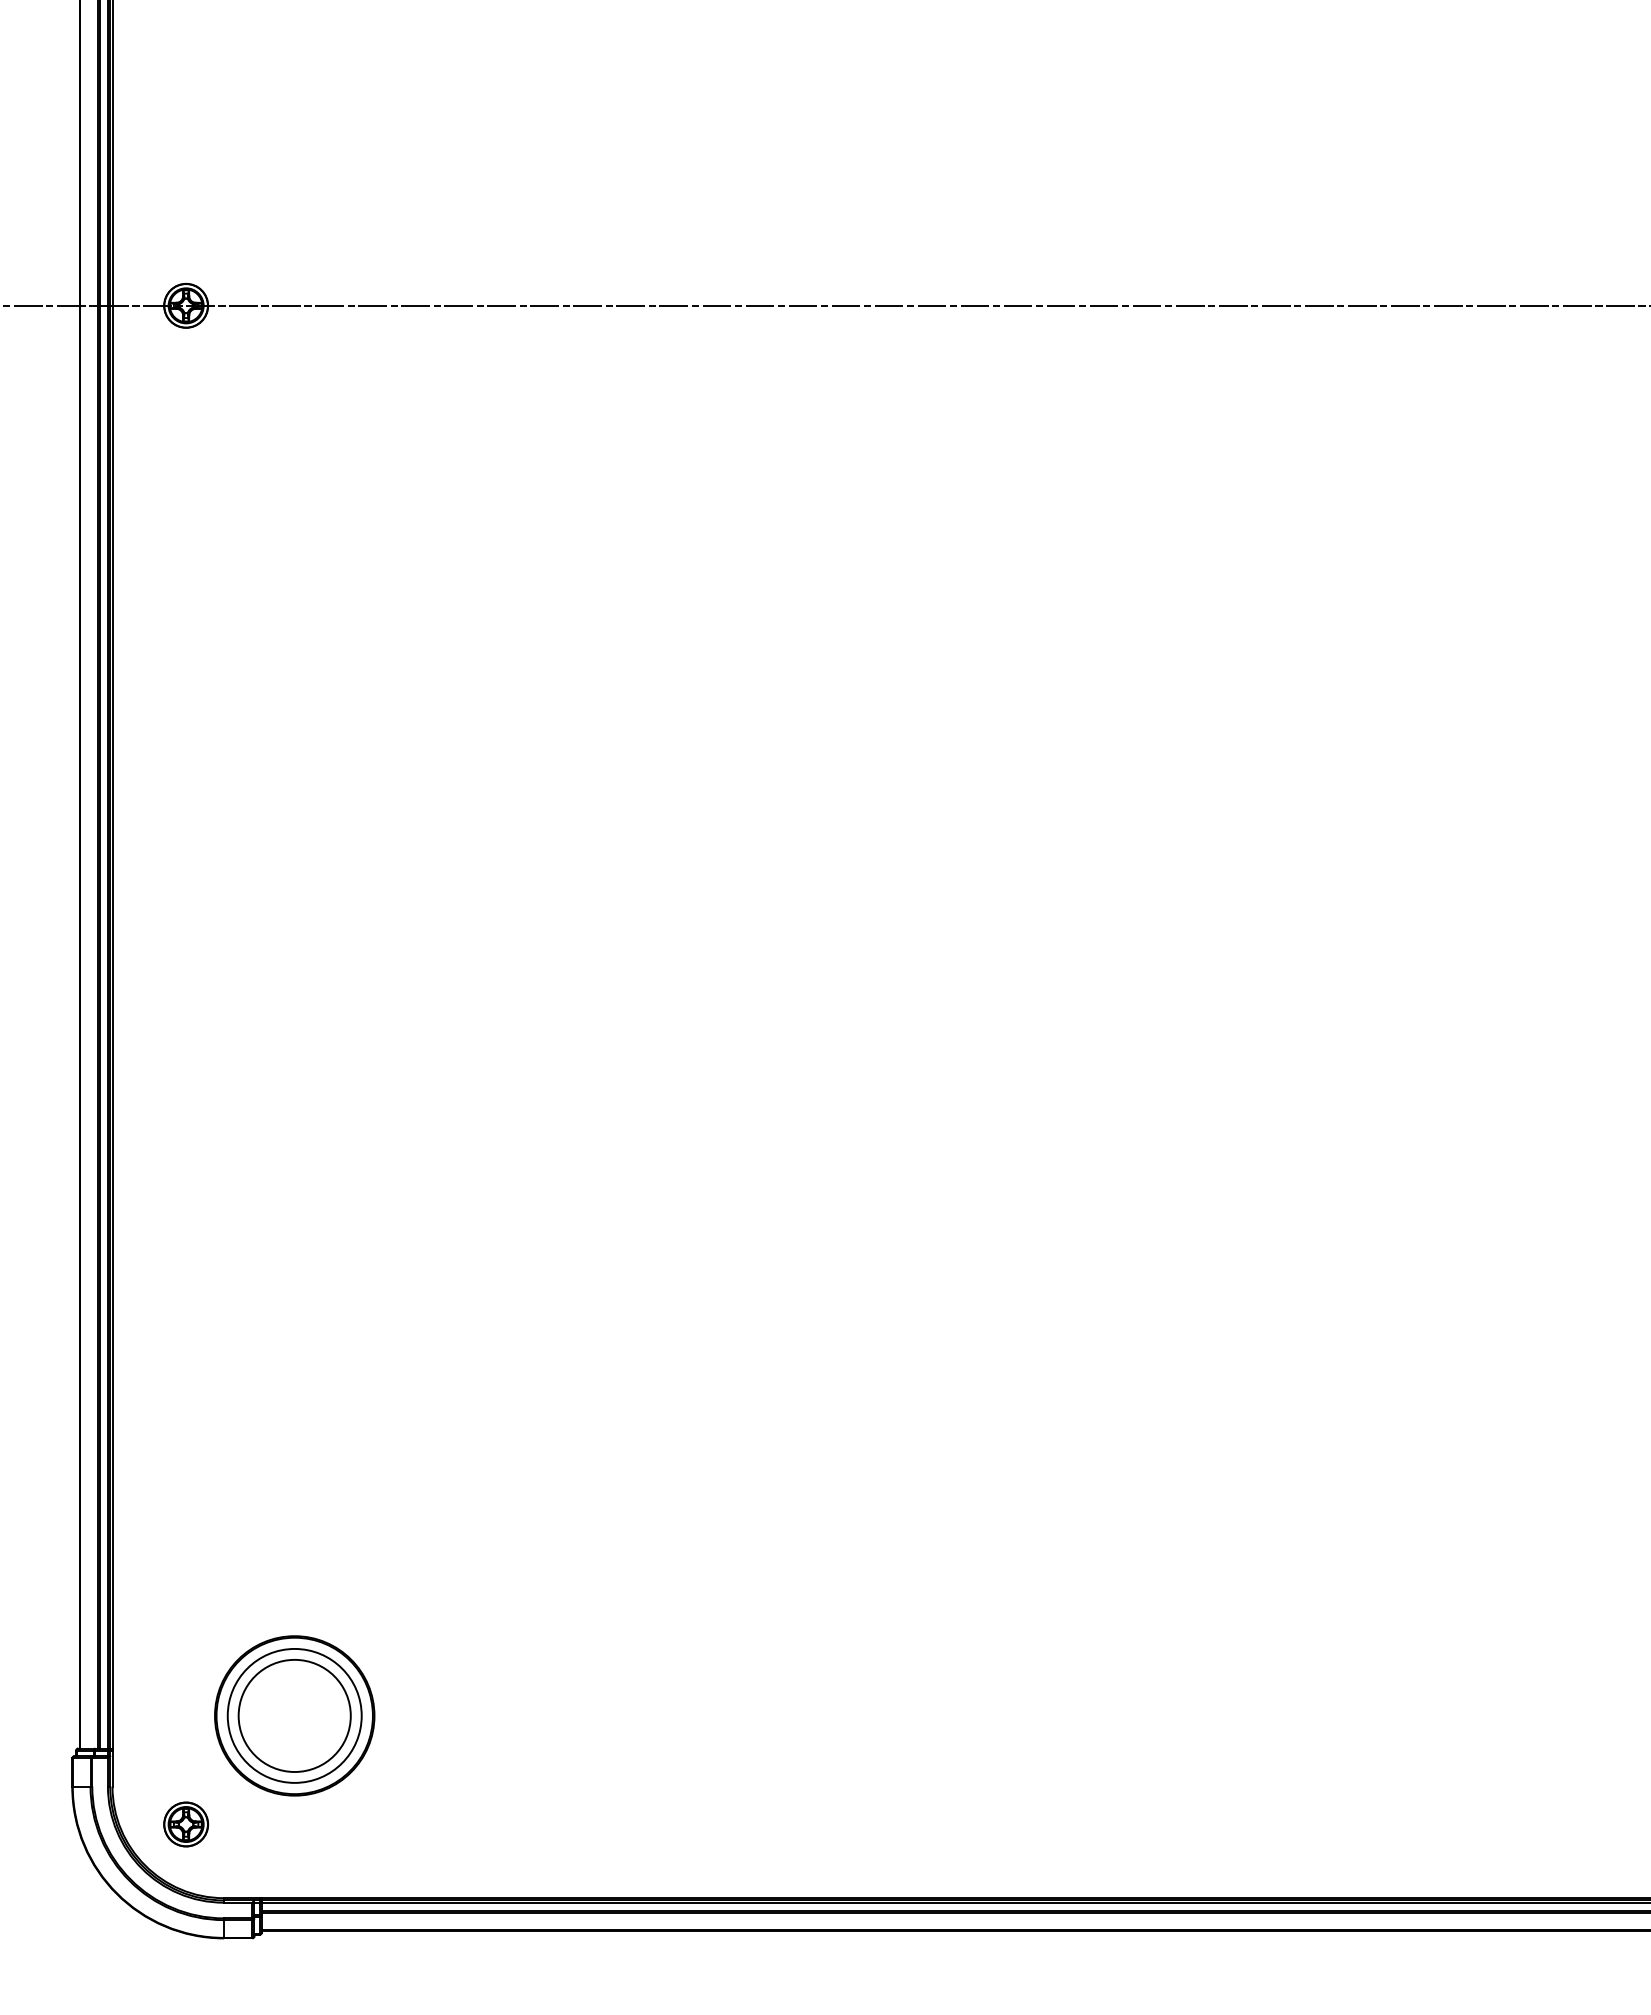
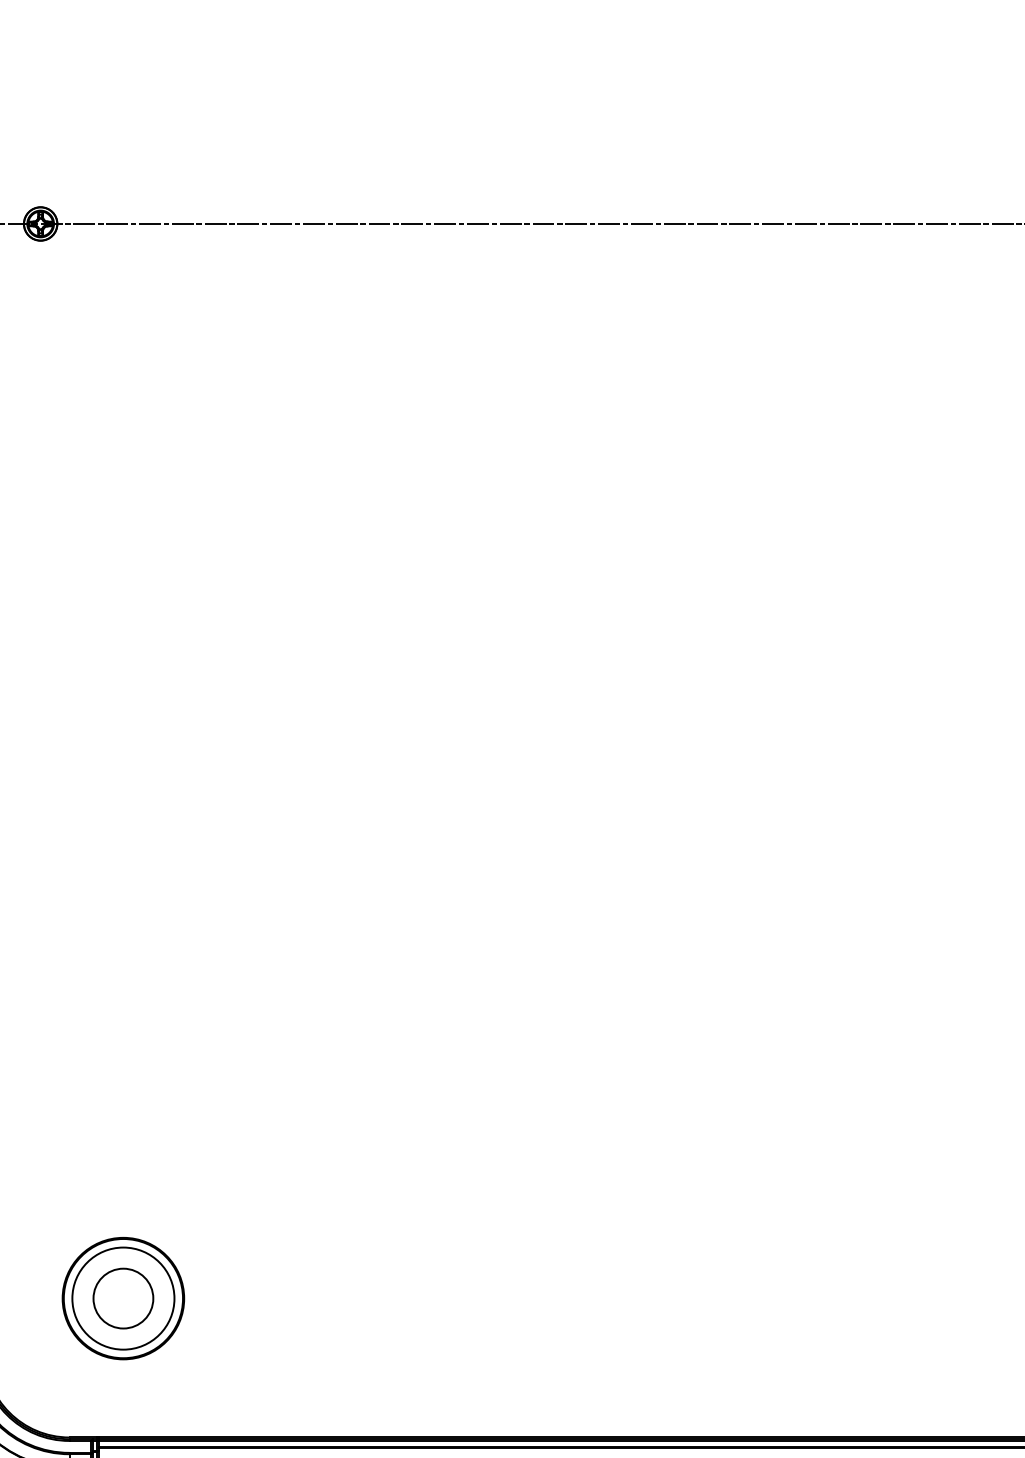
circle: (294, 1715) -> (123, 1298), size x0.7
part: (186, 1824) -> (40, 1381), removed

